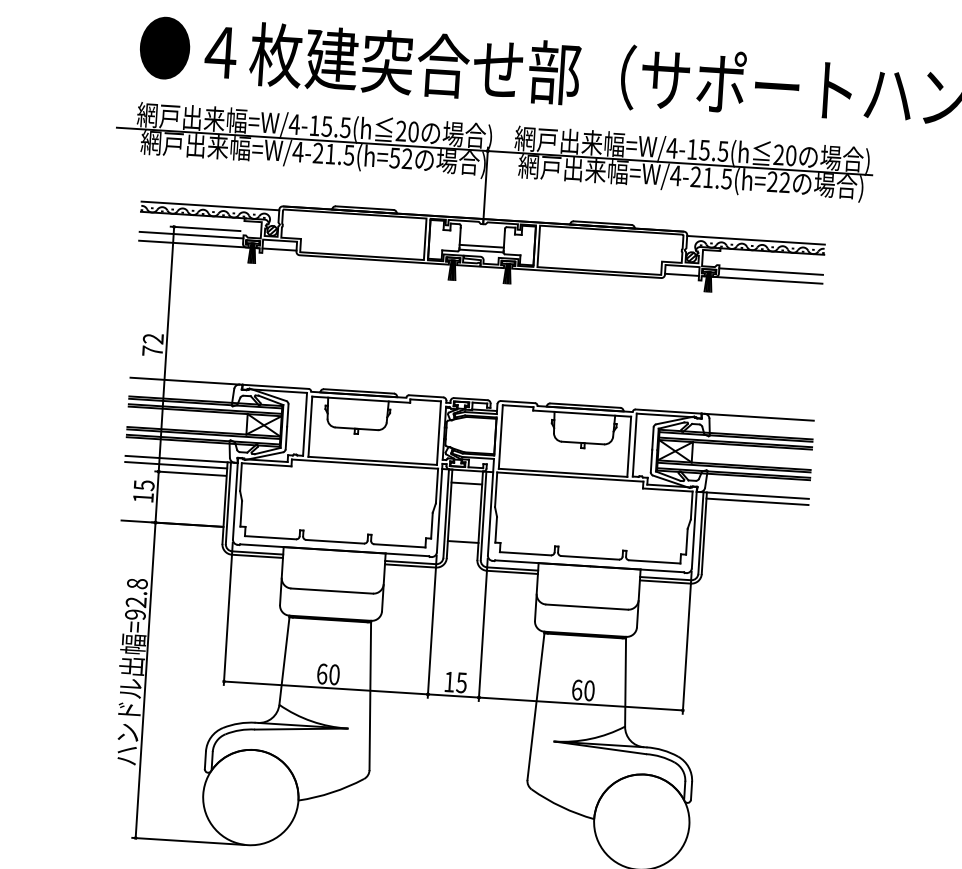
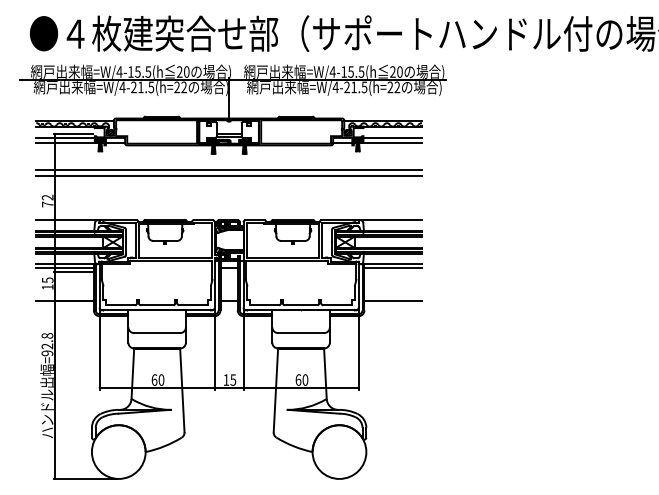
text: (395, 158) -> (177, 87), =W/4-21.5(h=52 -> =W/4-21.5(h=22
line: (478, 309) -> (229, 169), added
line: (477, 321) -> (229, 176), added
line: (754, 559) -> (393, 300), added

